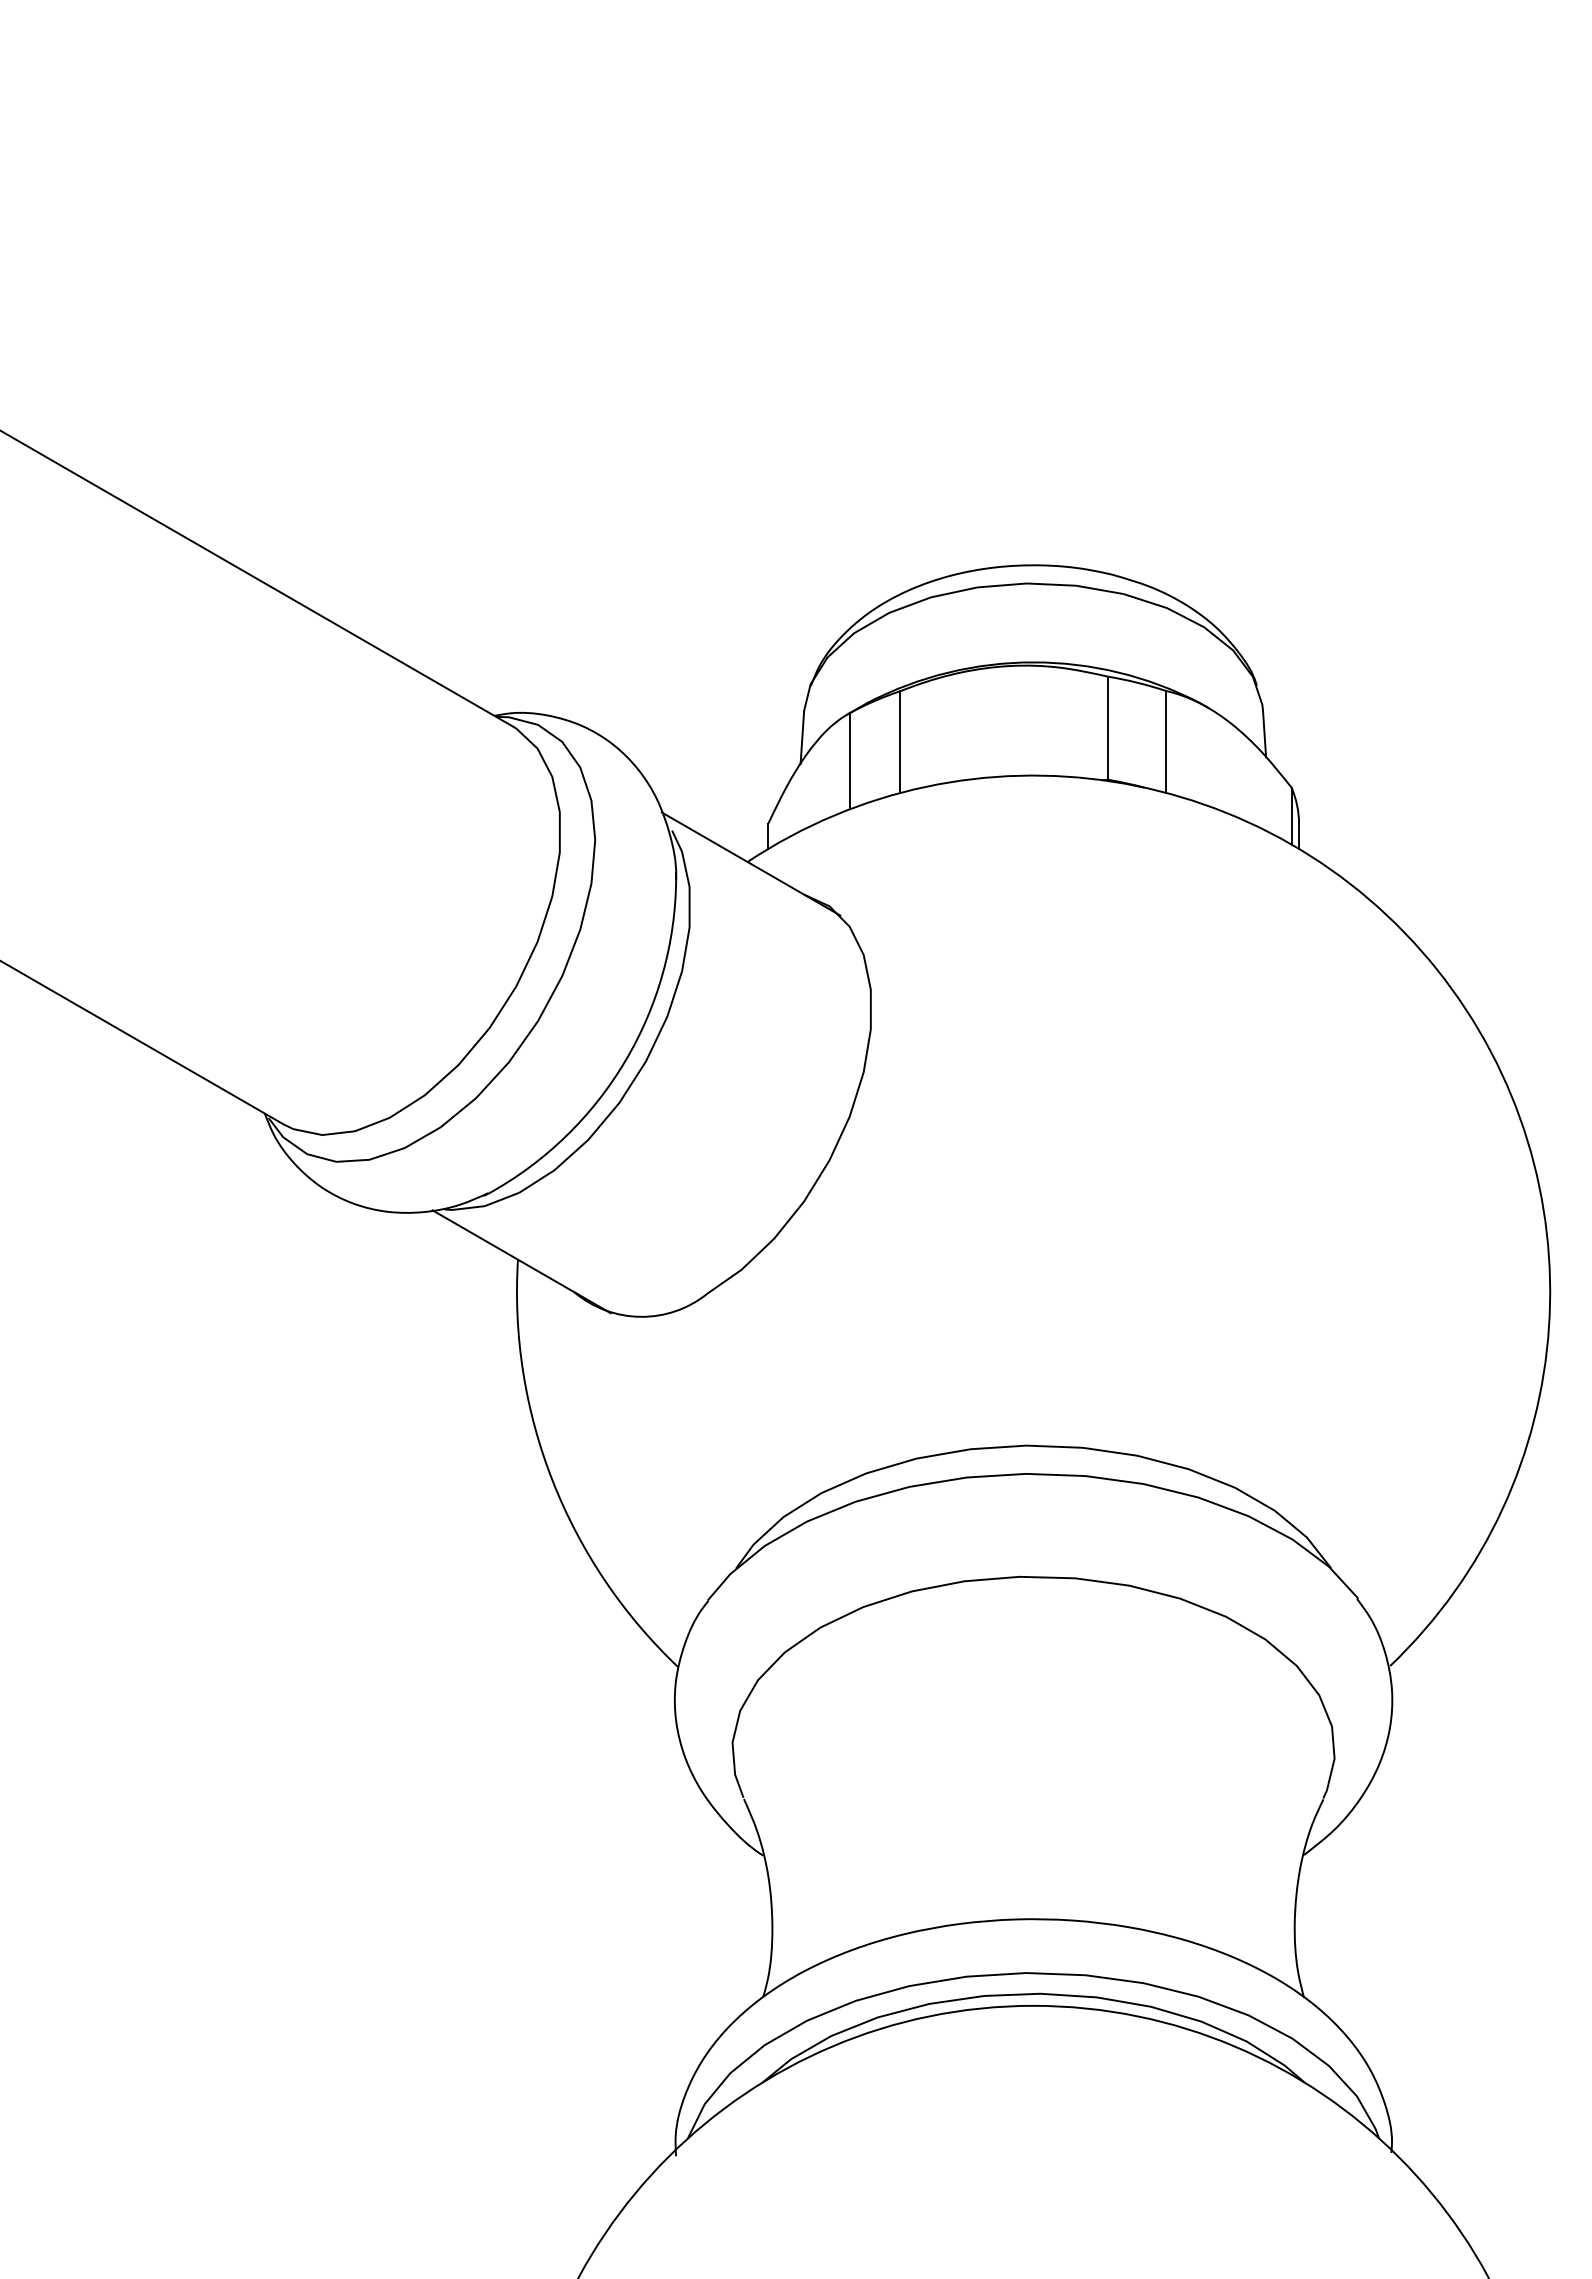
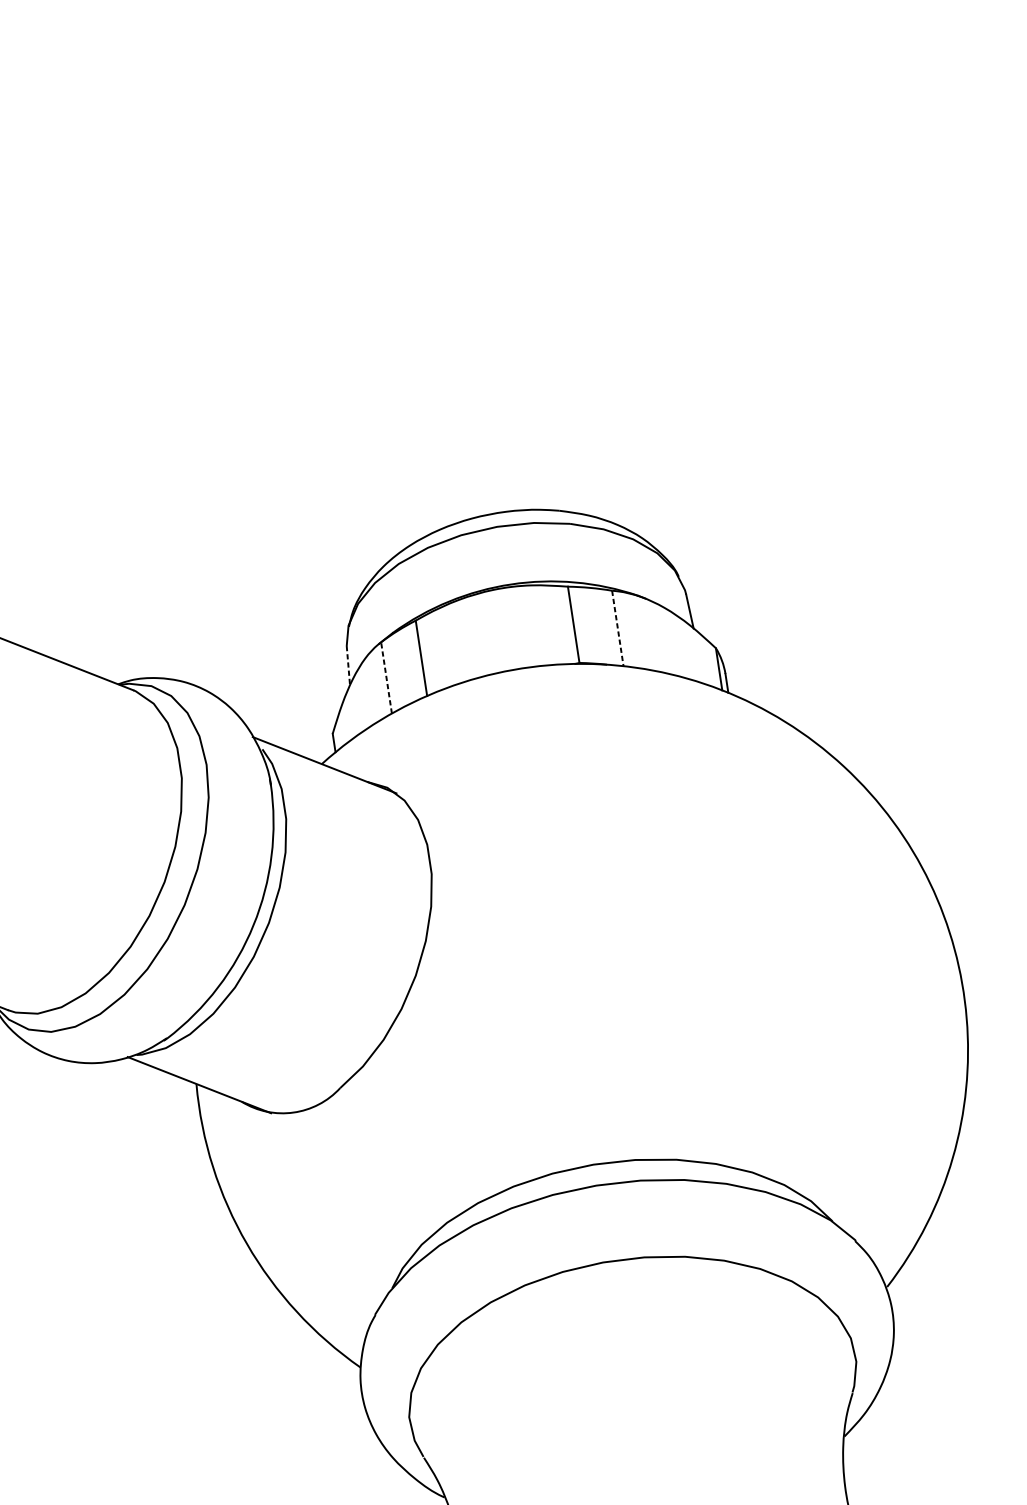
line: (802, 737) -> (348, 665), solid -> dashed
line: (1165, 741) -> (617, 628), solid -> dashed
line: (850, 760) -> (386, 677), solid -> dashed

